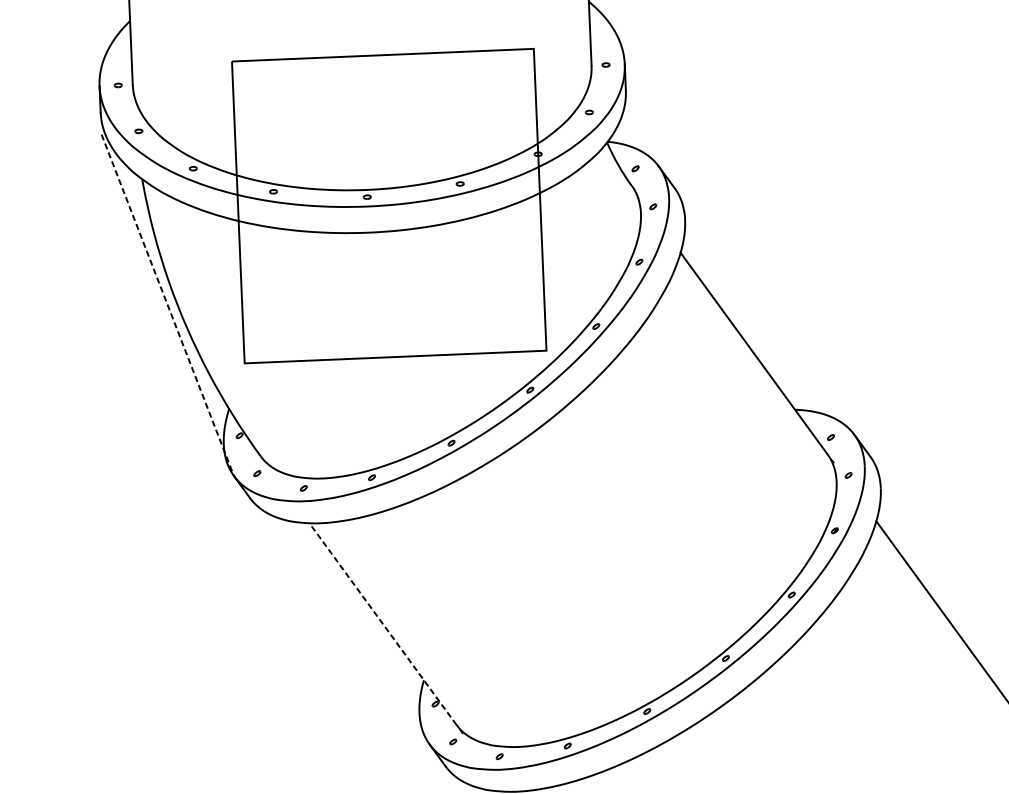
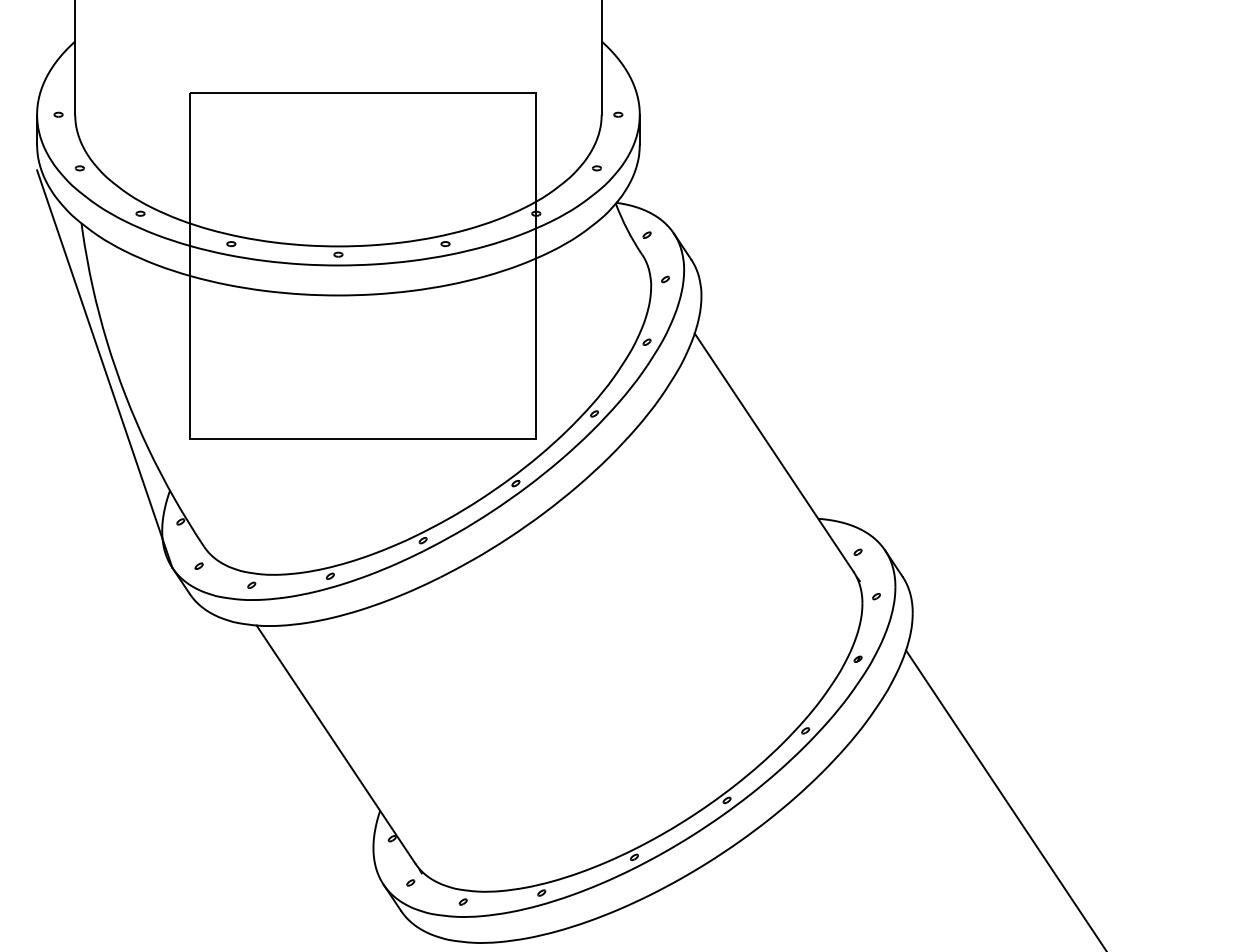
line: (167, 305) -> (104, 369), dashed -> solid
line: (382, 624) -> (335, 744), dashed -> solid

